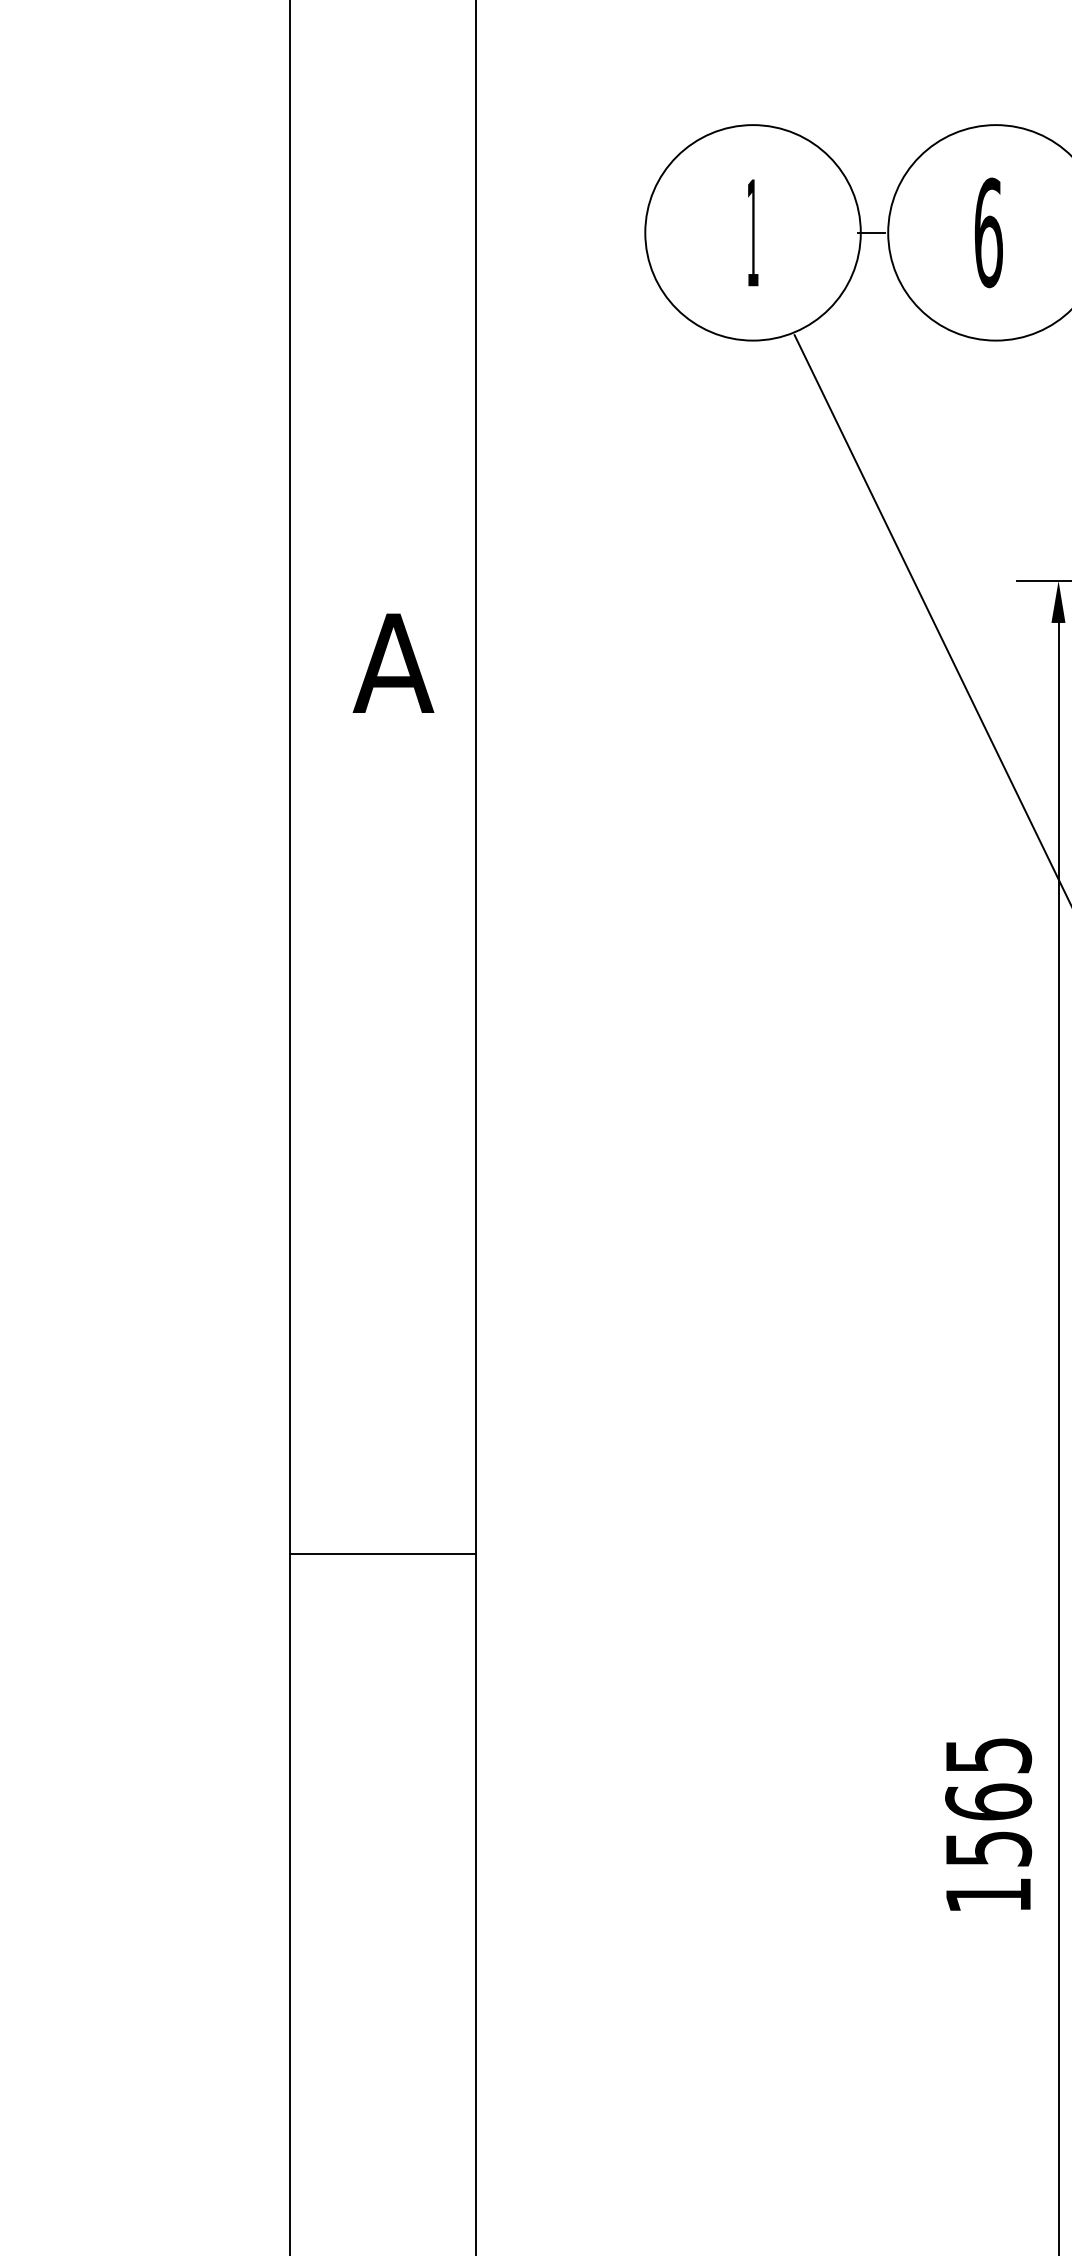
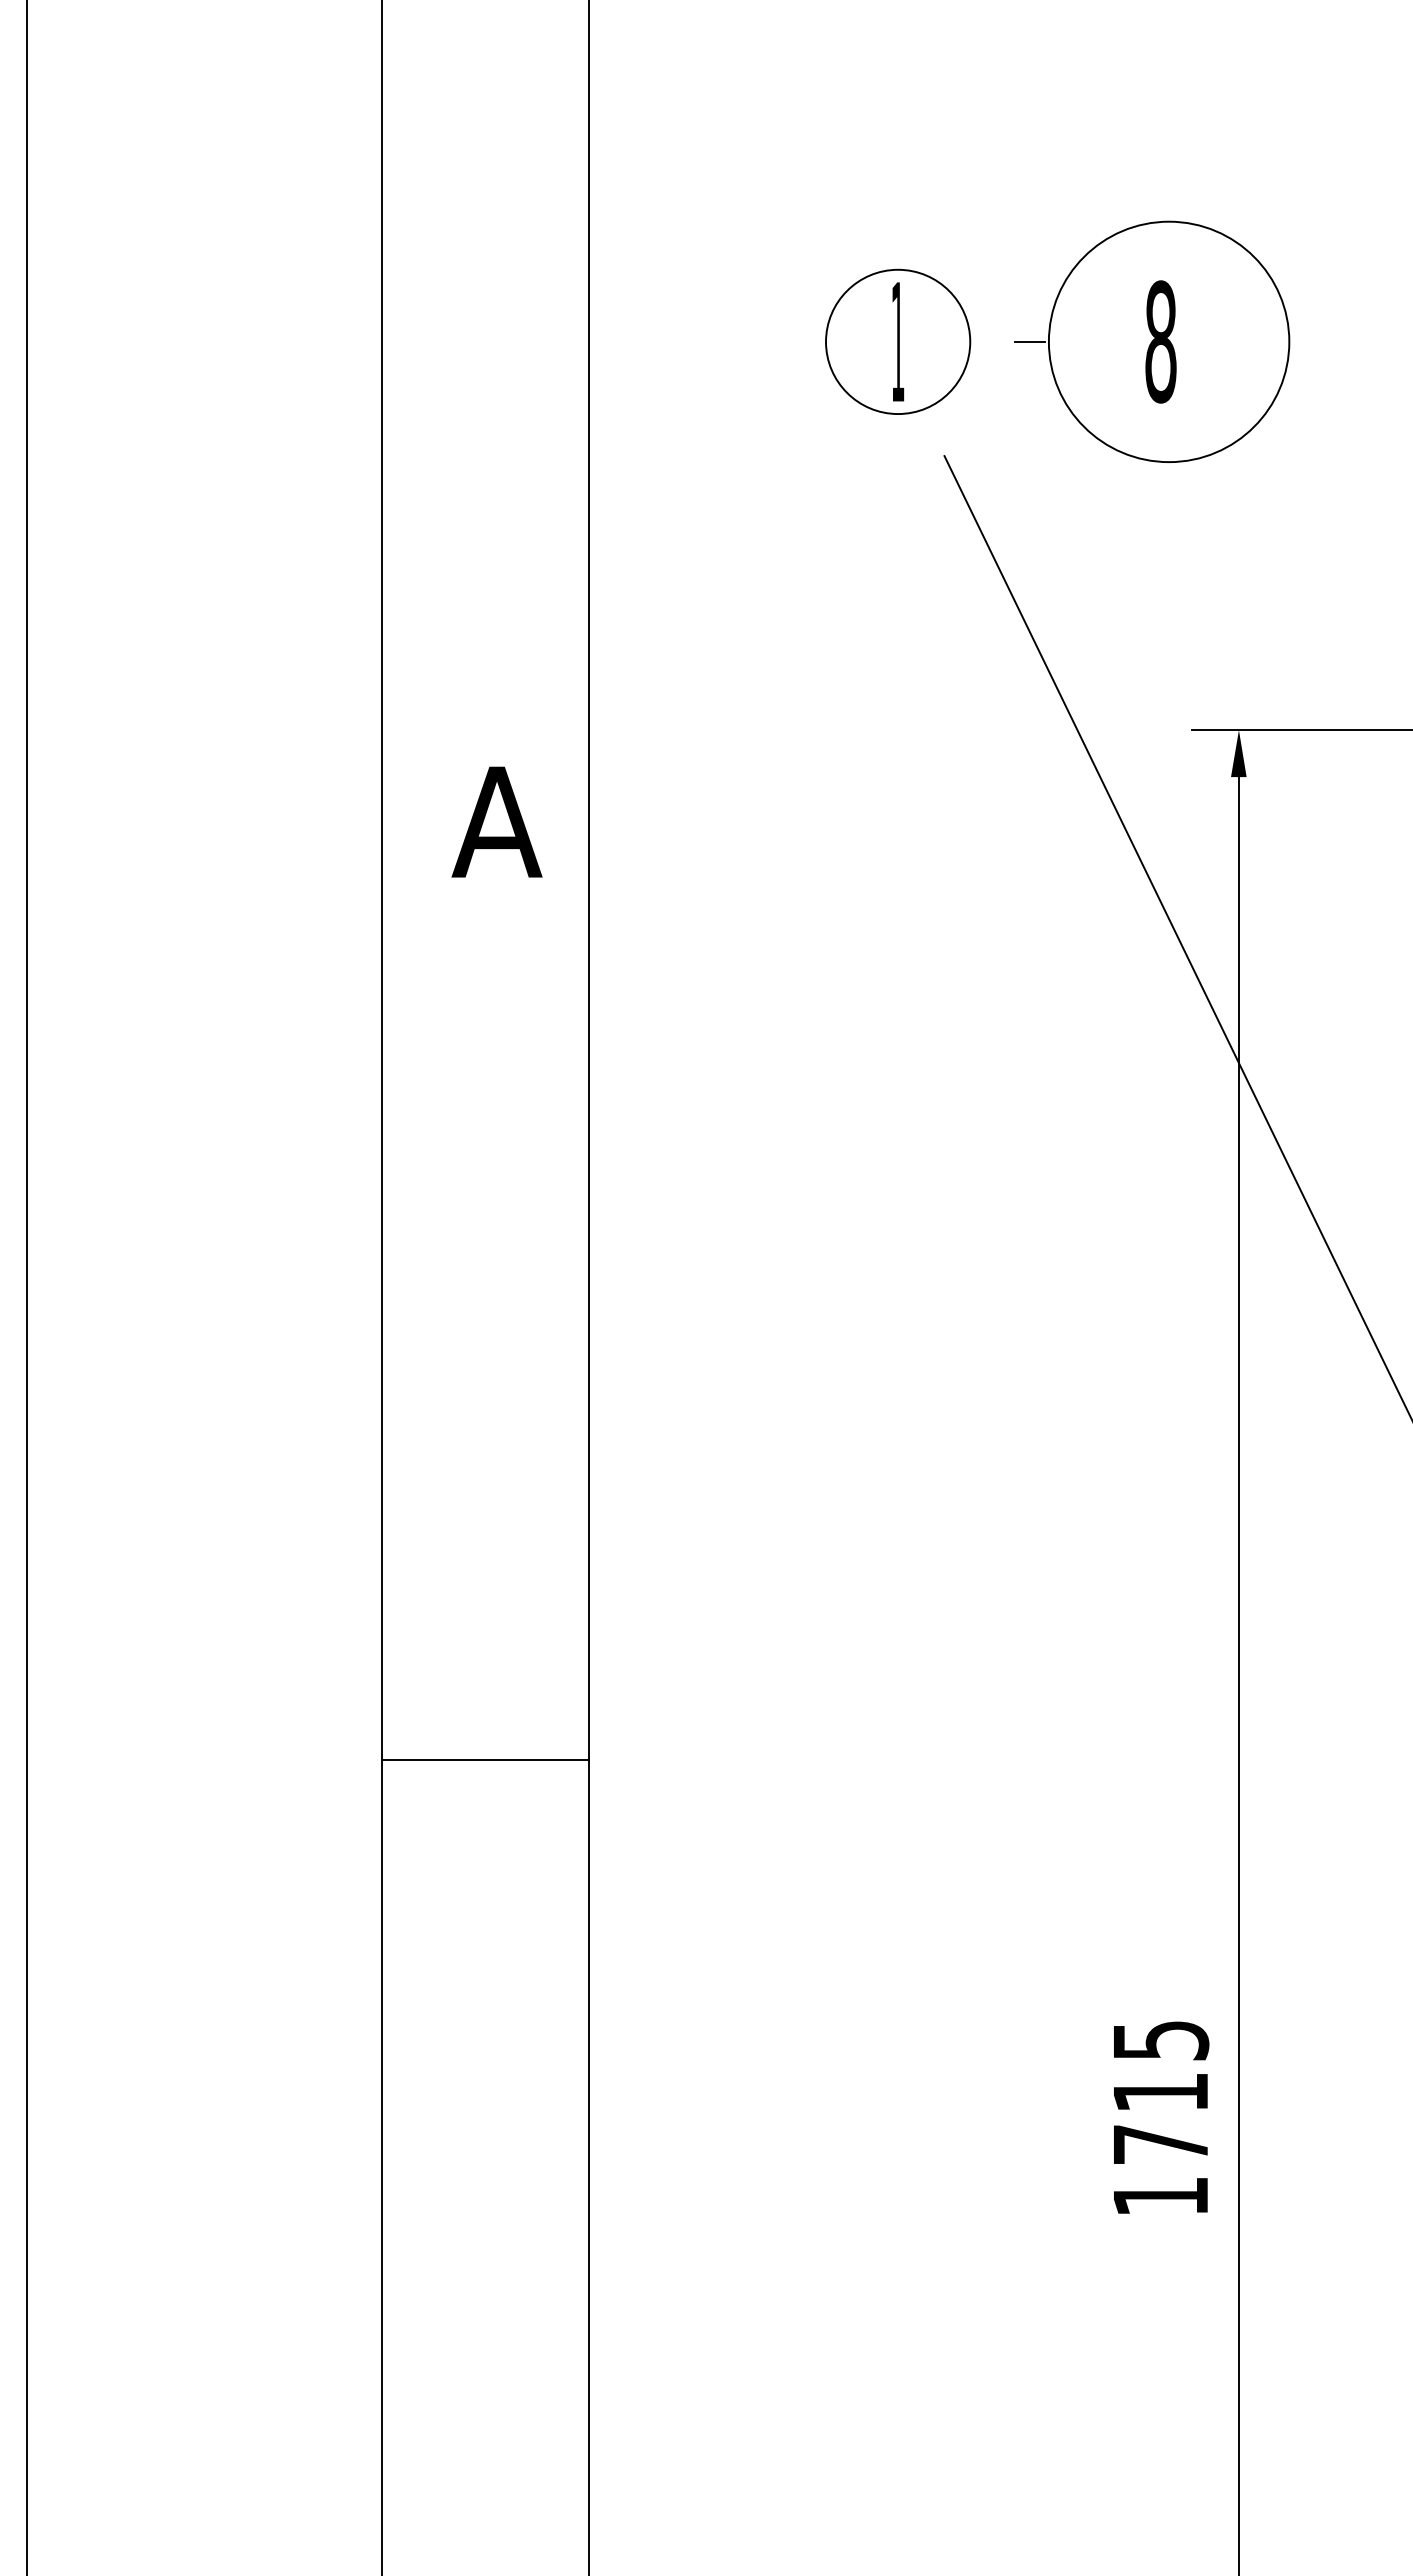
circle: (752, 232) -> (897, 341), size x0.6
text: (988, 232) -> (1160, 341), 6 -> 8
line: (383, 1553) -> (485, 1759), moved
text: (988, 1824) -> (1160, 2117), 1565 -> 1715

